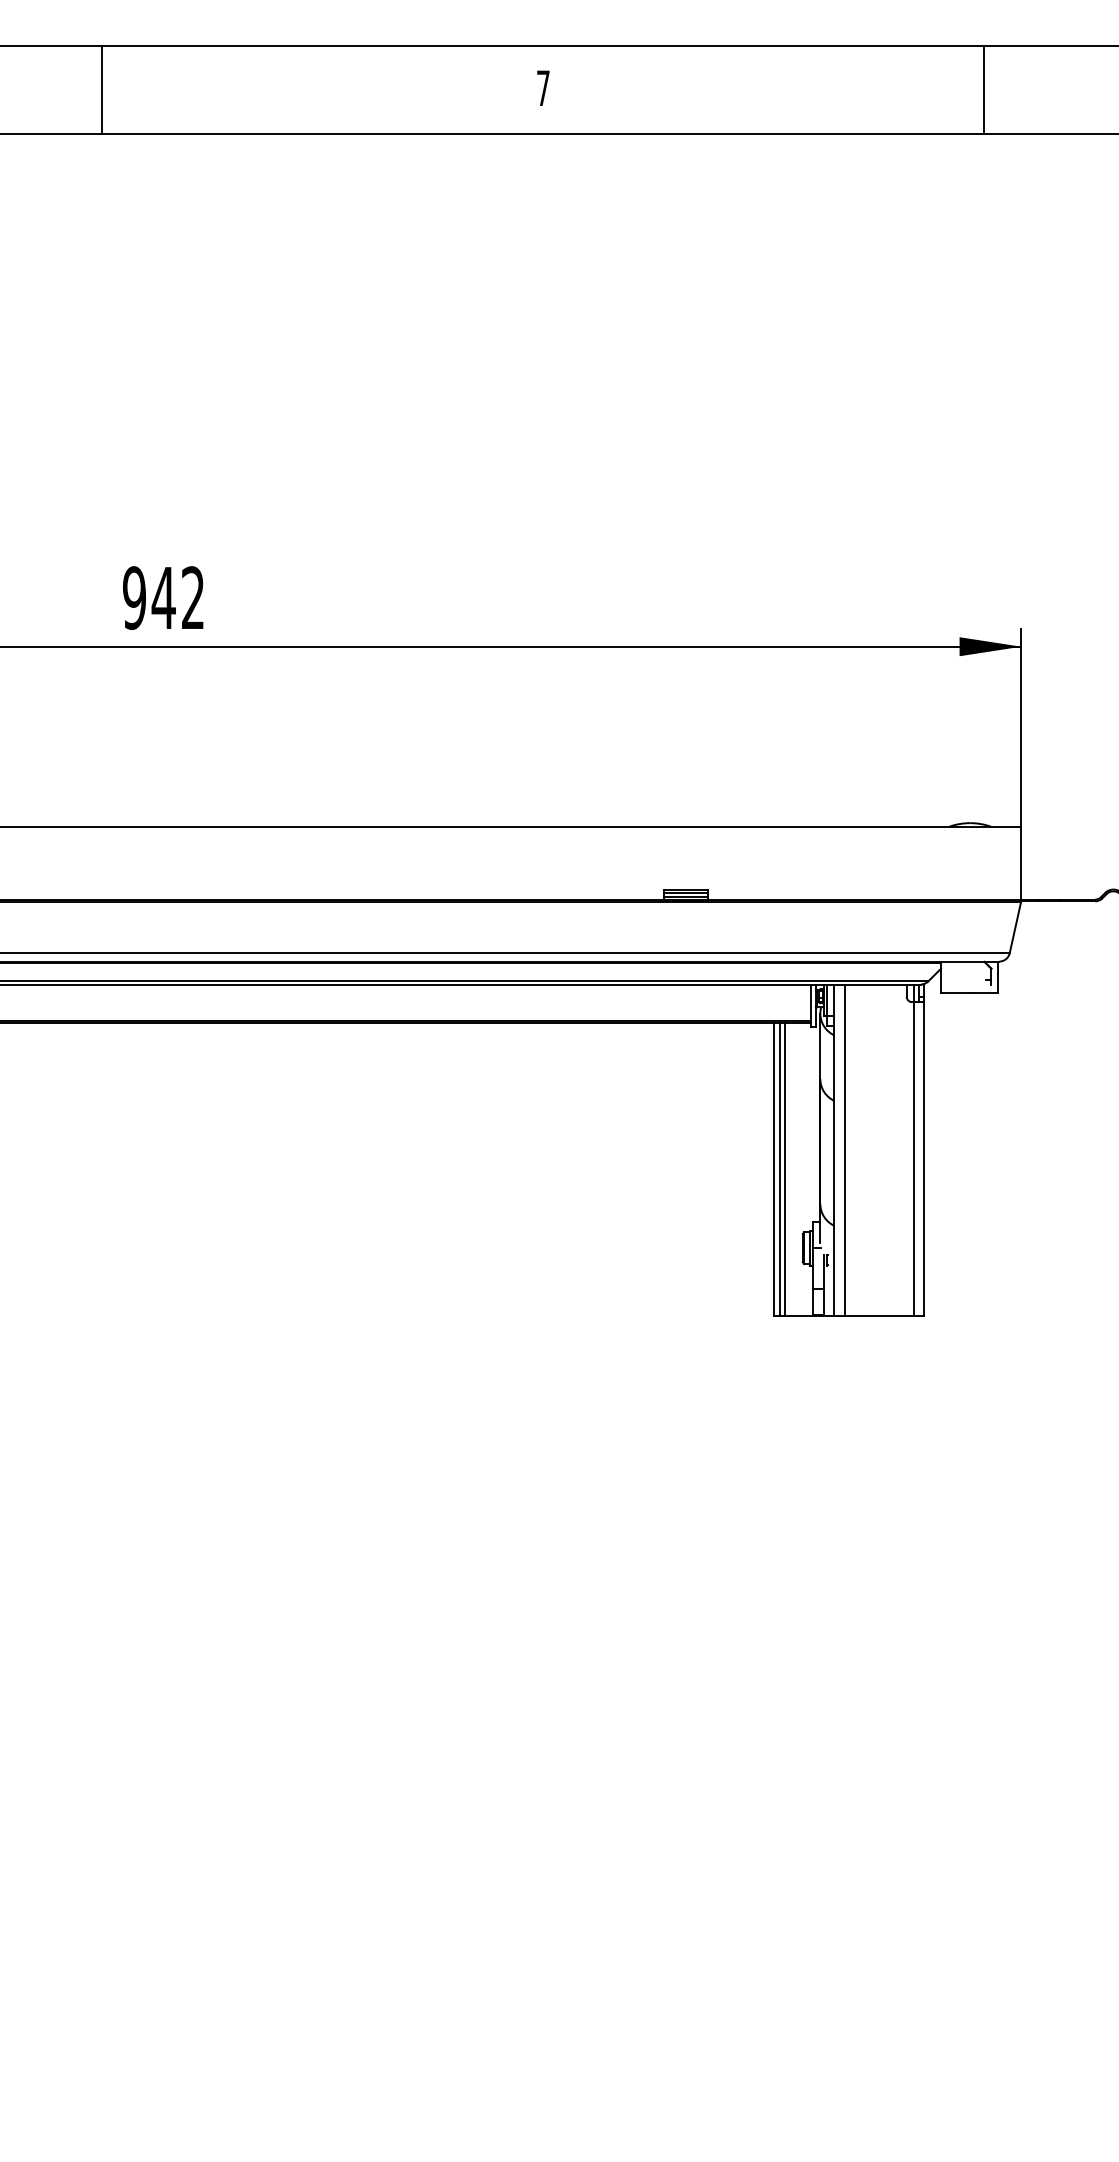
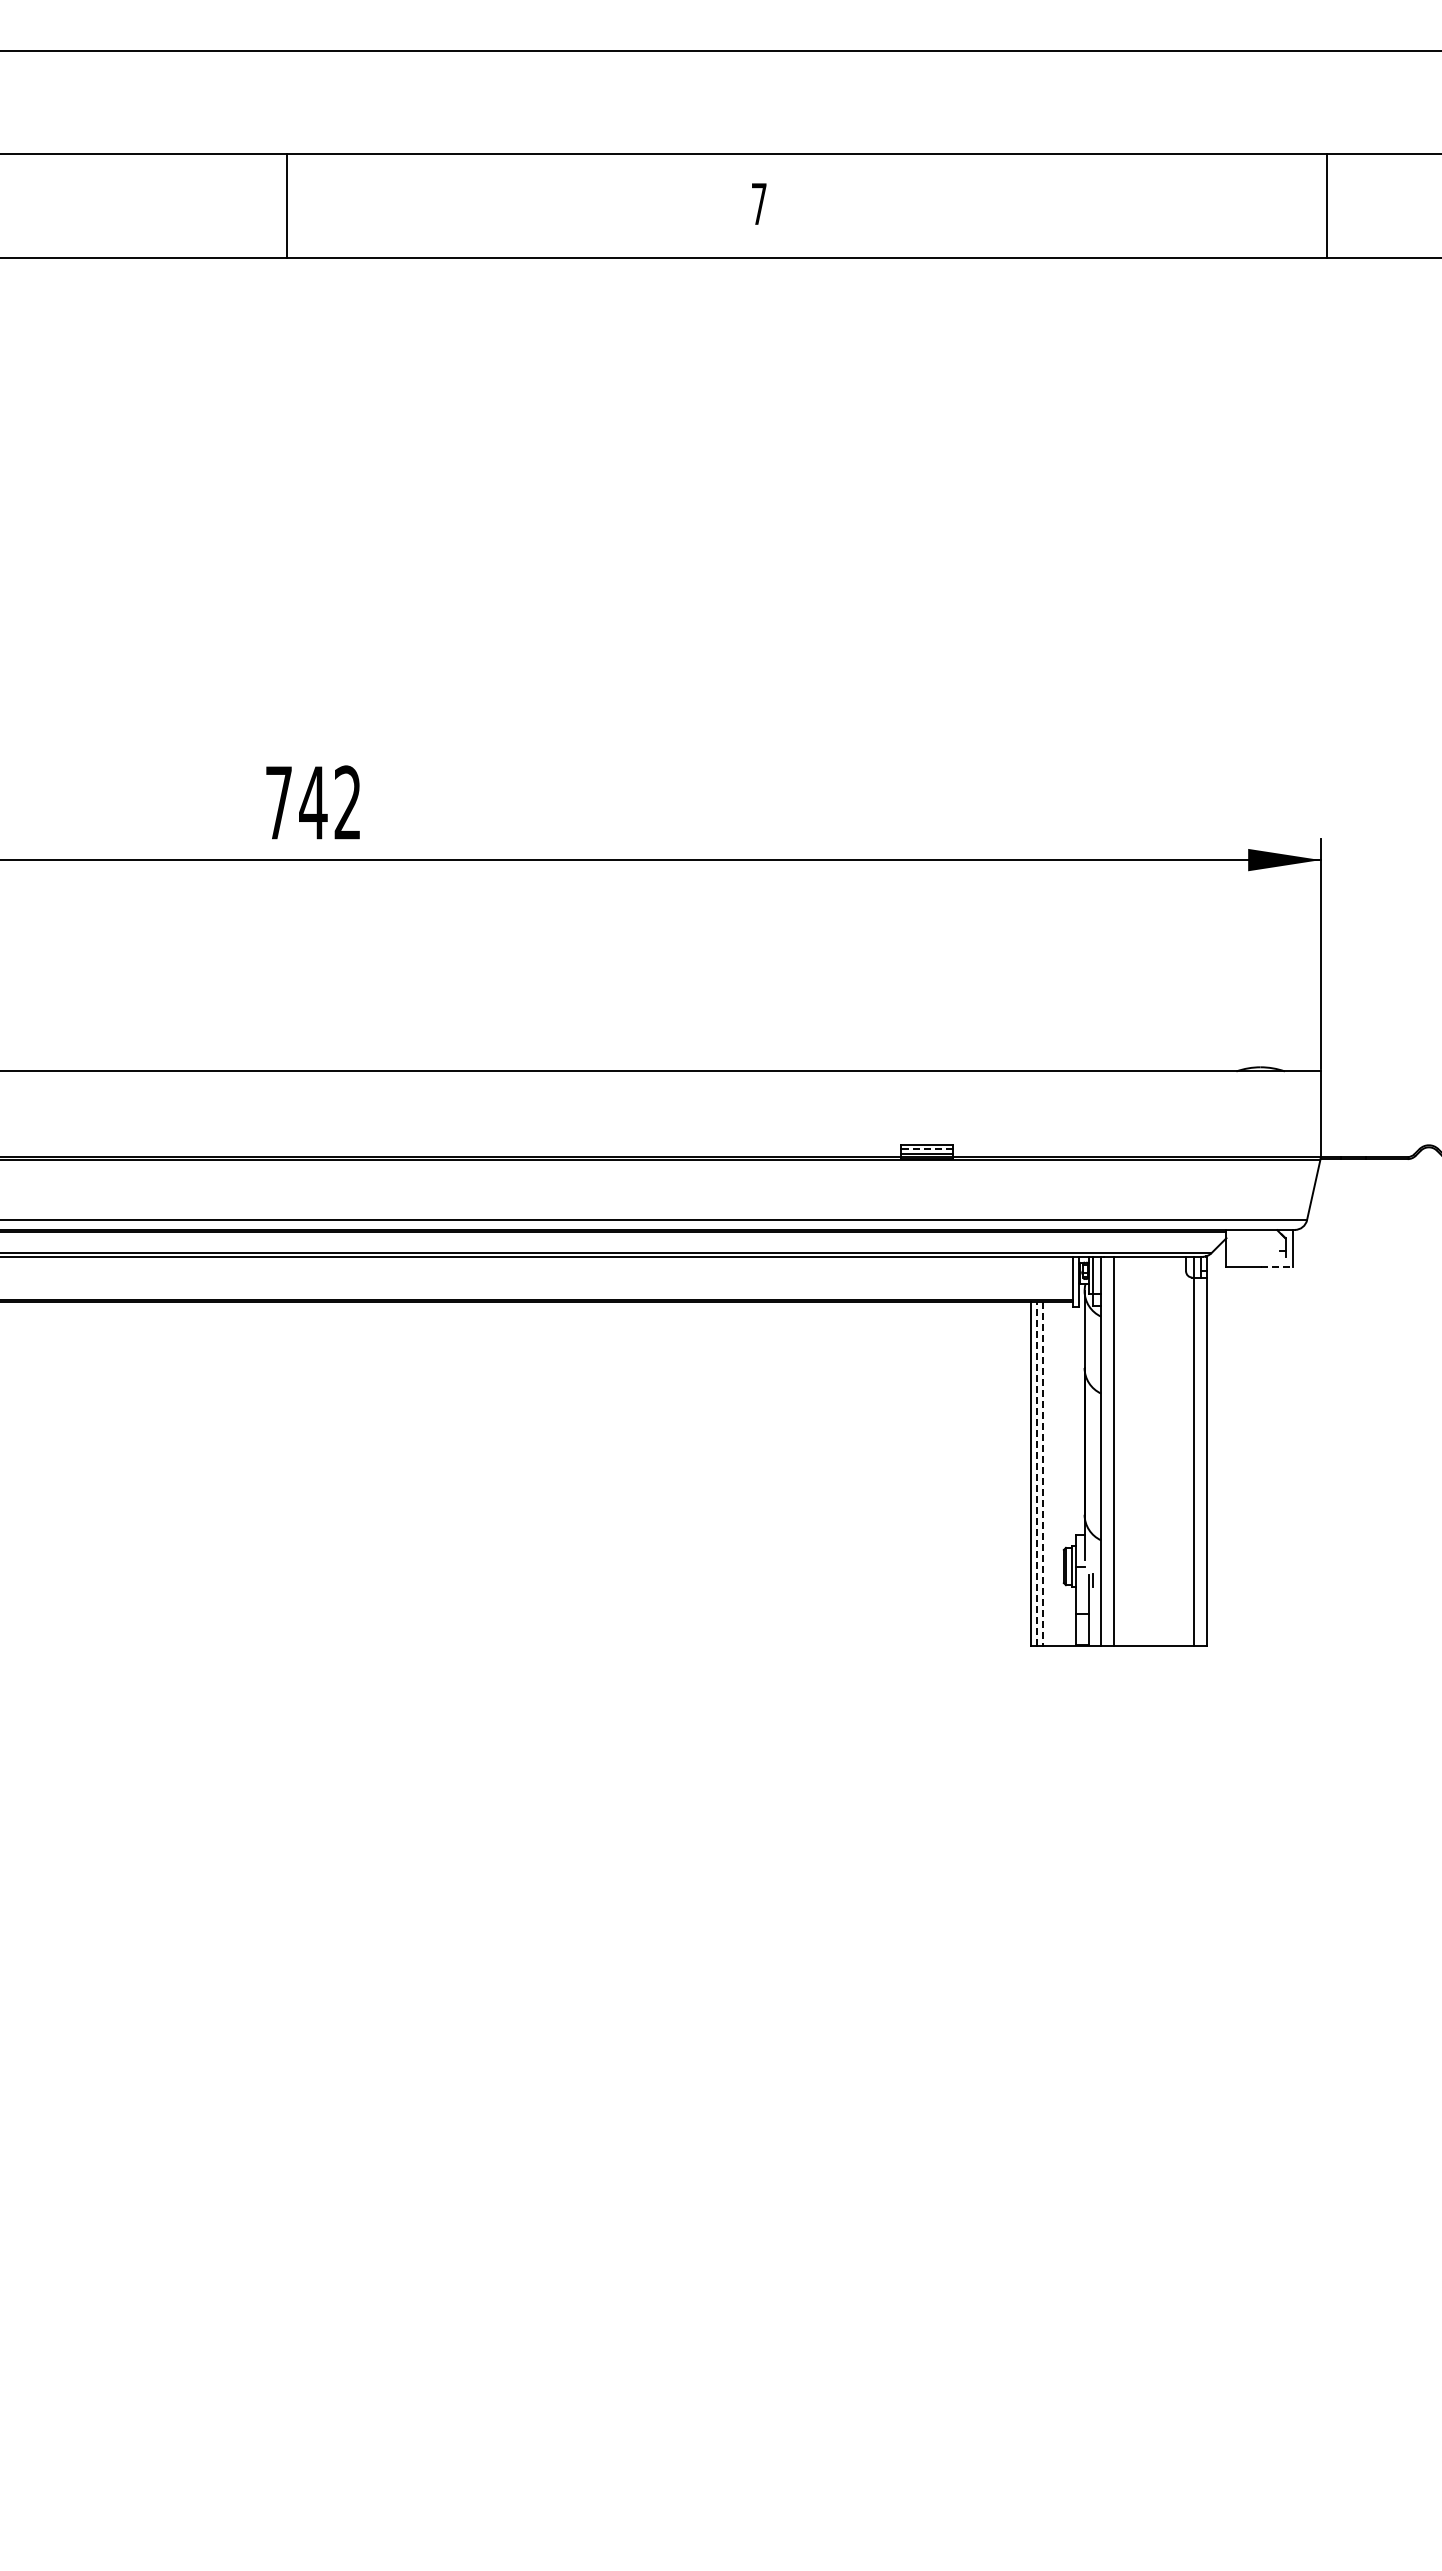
line: (101, 89) -> (286, 205), moved
line: (983, 89) -> (1326, 205), moved
text: (134, 597) -> (278, 802), 942 -> 742
line: (686, 893) -> (927, 1149), solid -> dashed
line: (984, 993) -> (1277, 1267), solid -> dashed
line: (779, 1169) -> (1036, 1474), solid -> dashed
line: (785, 1169) -> (1043, 1474), solid -> dashed

